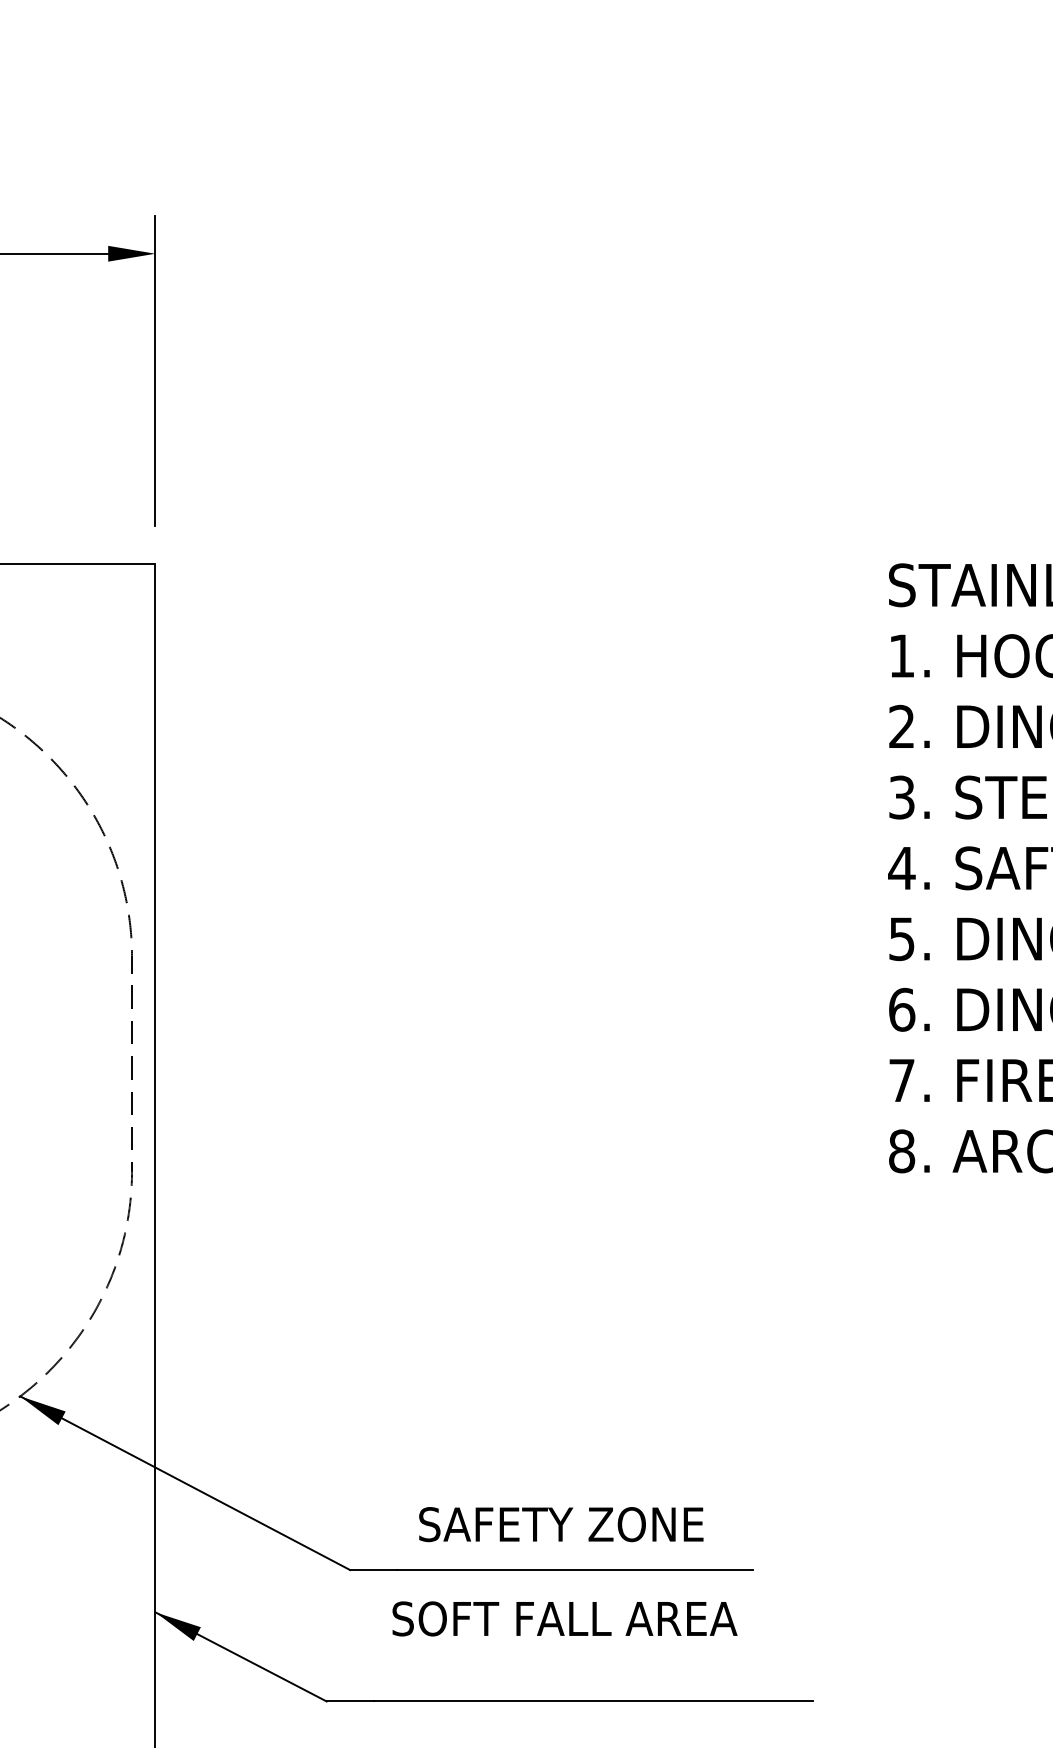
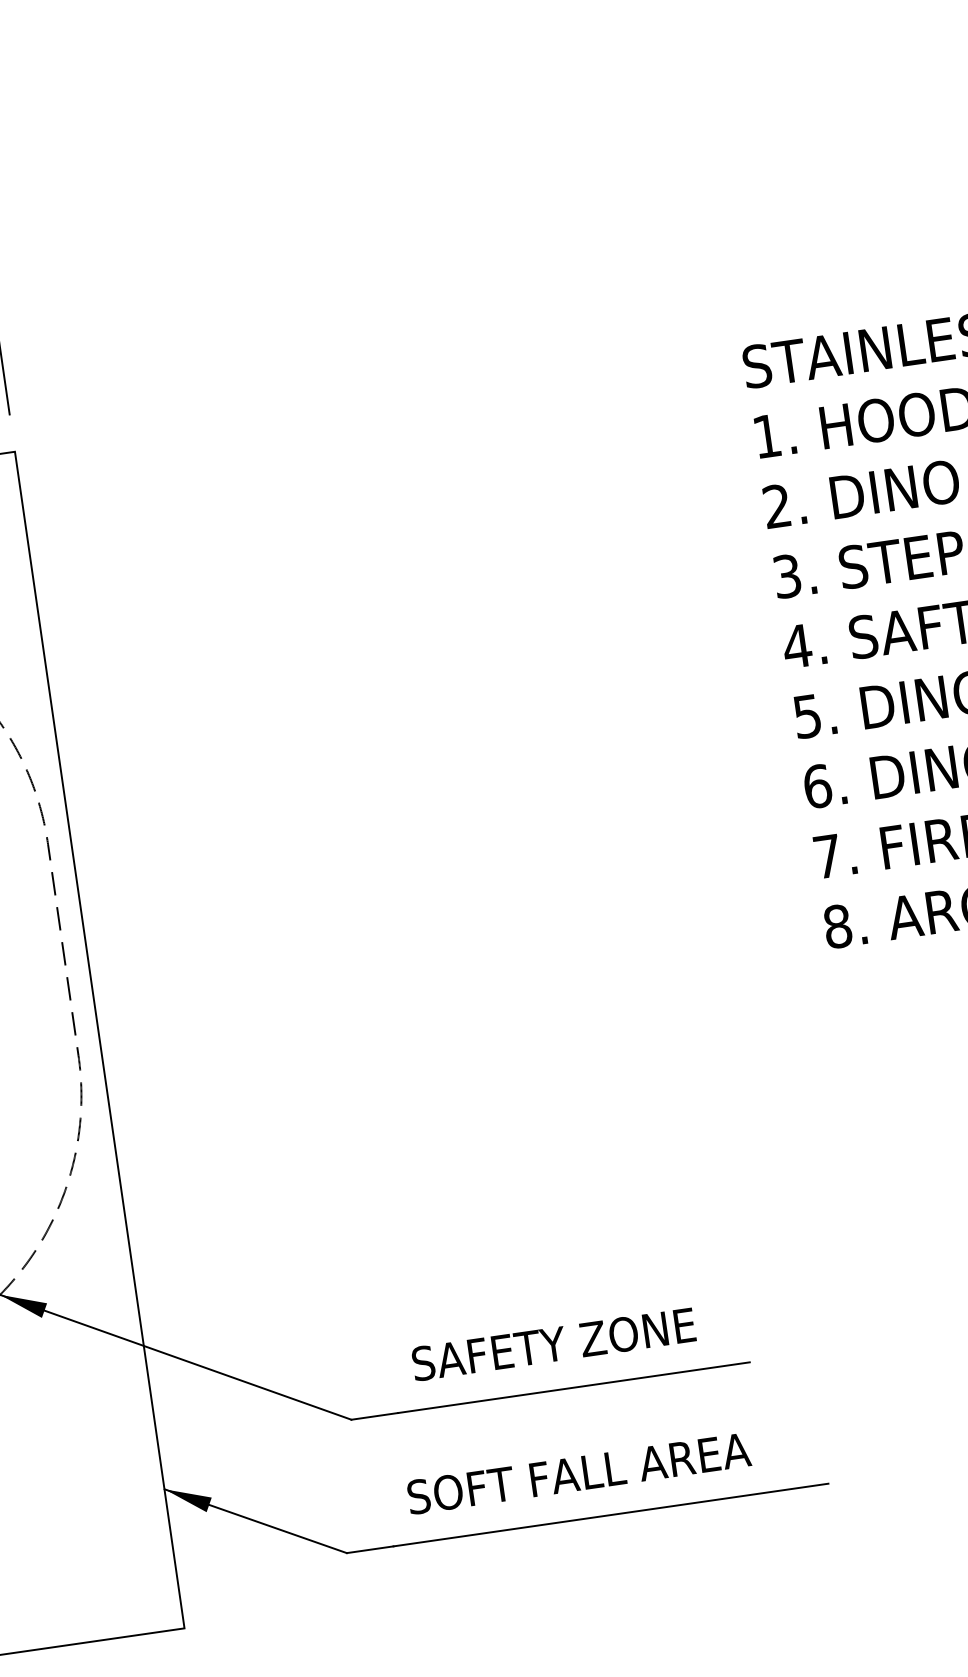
text: (564, 1618) -> (578, 1473), moved

